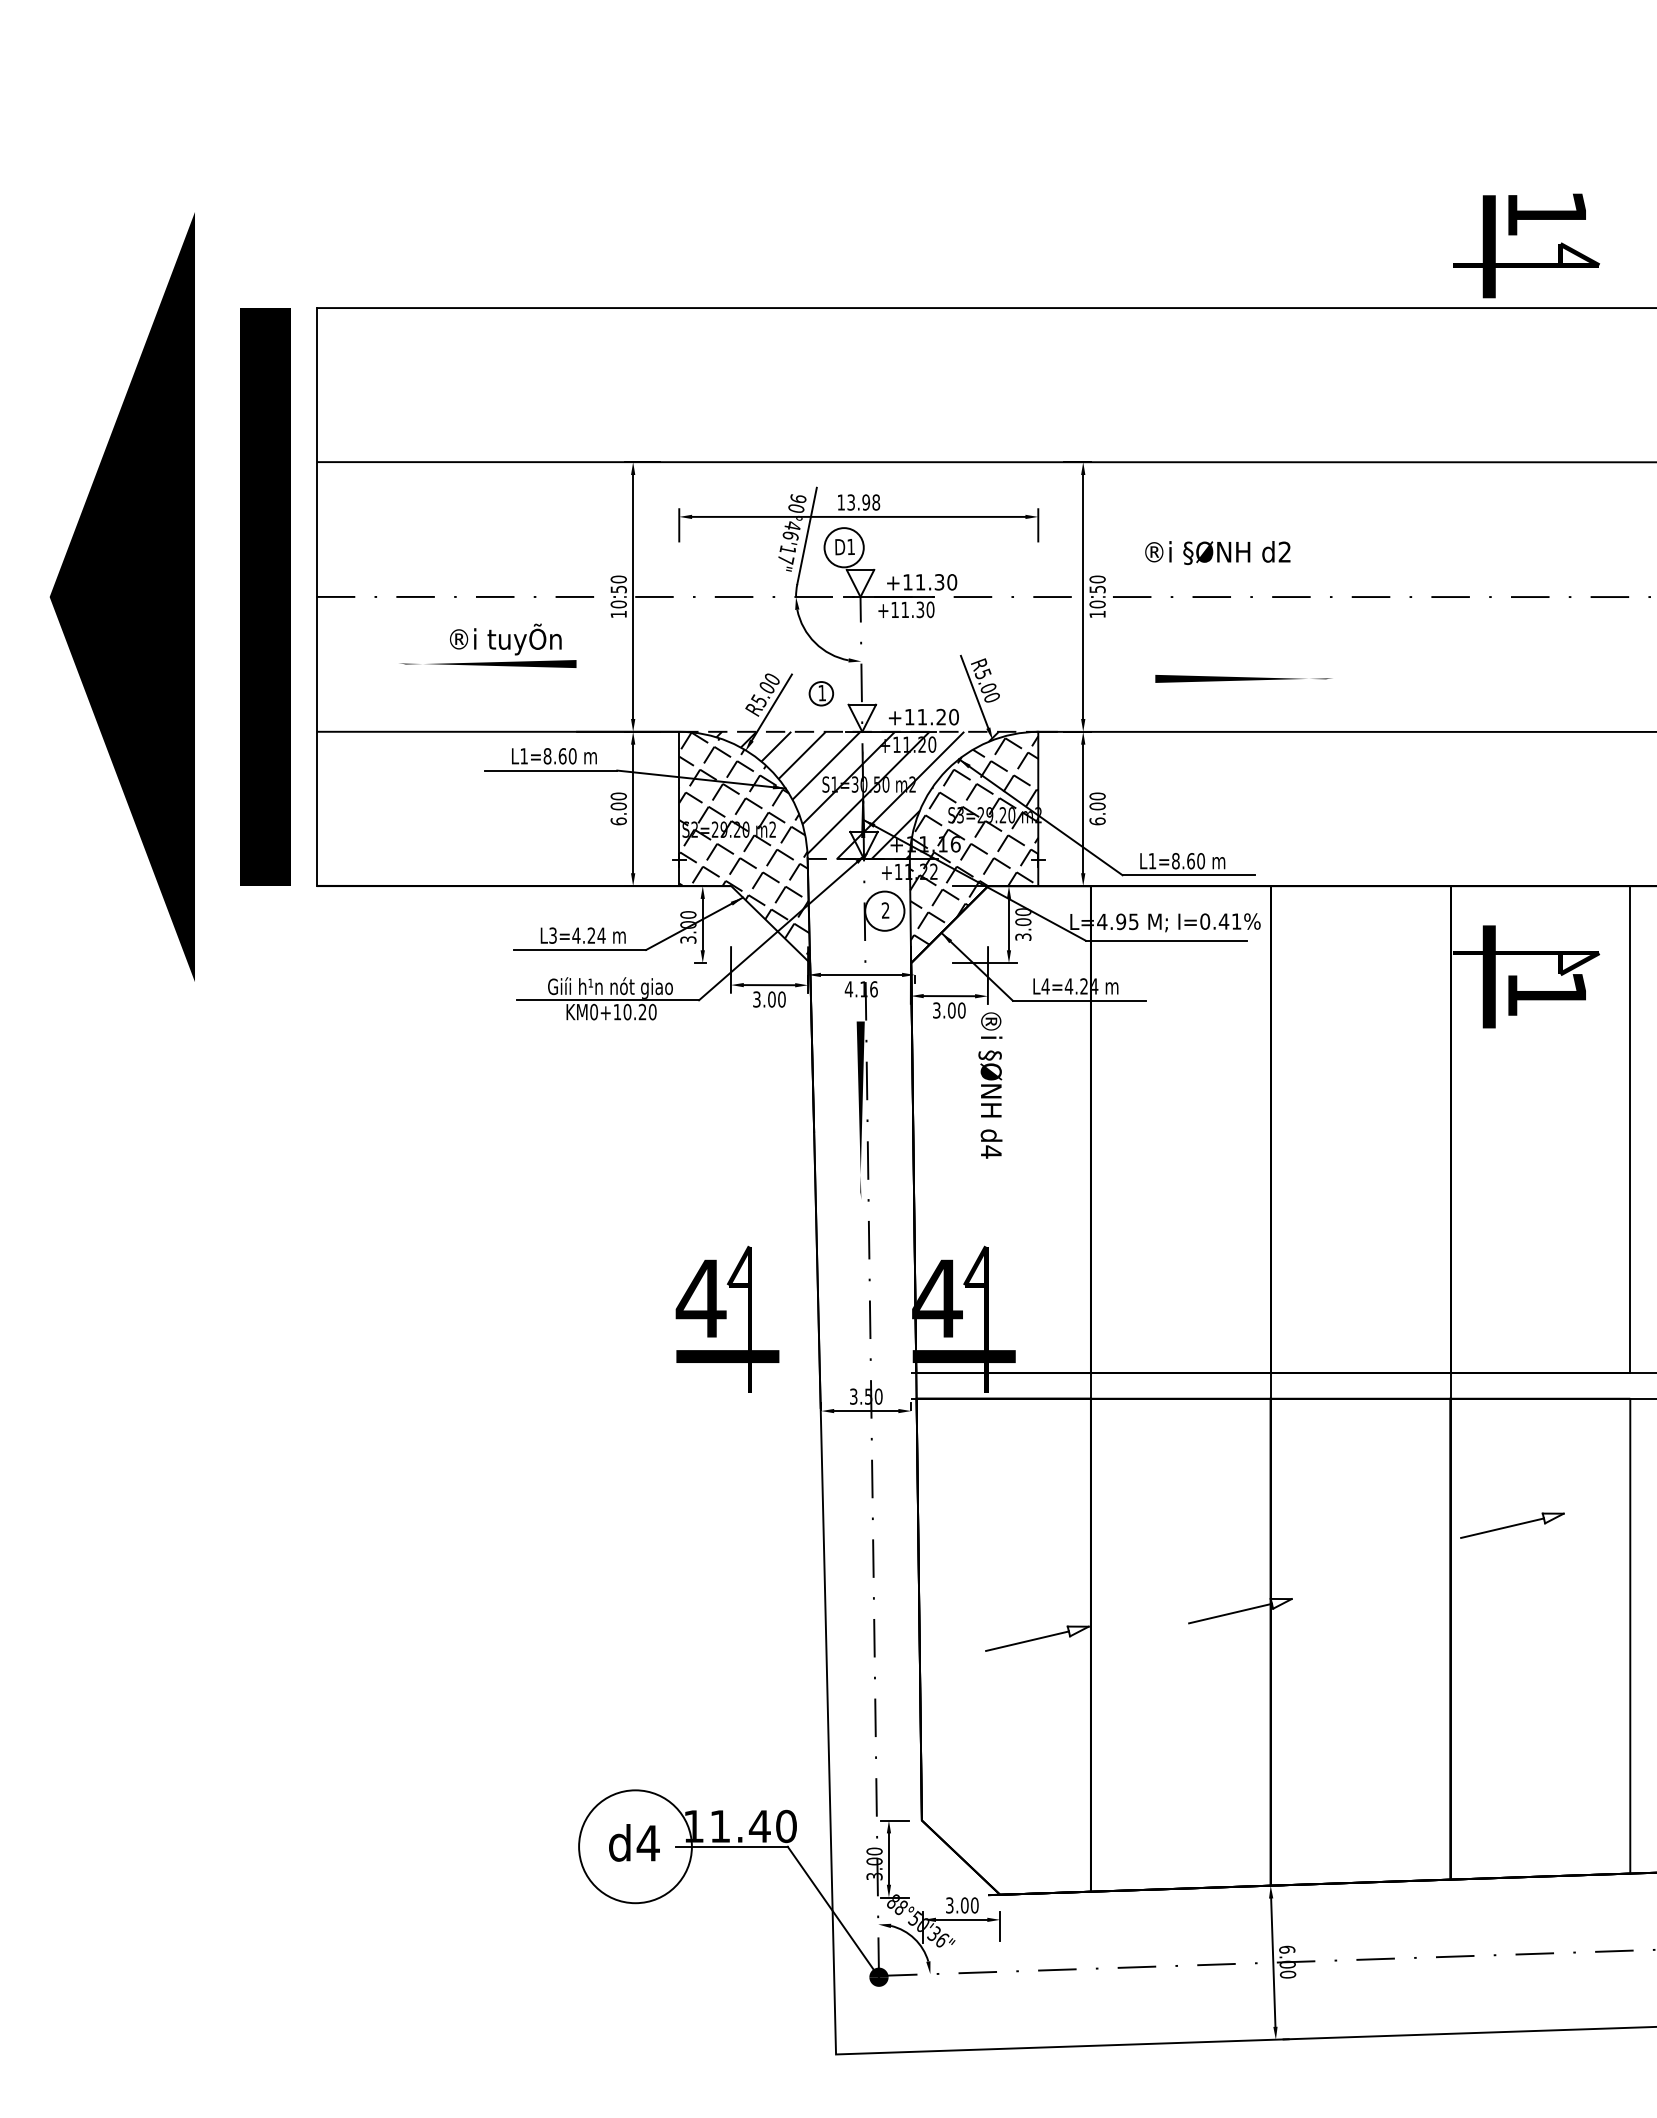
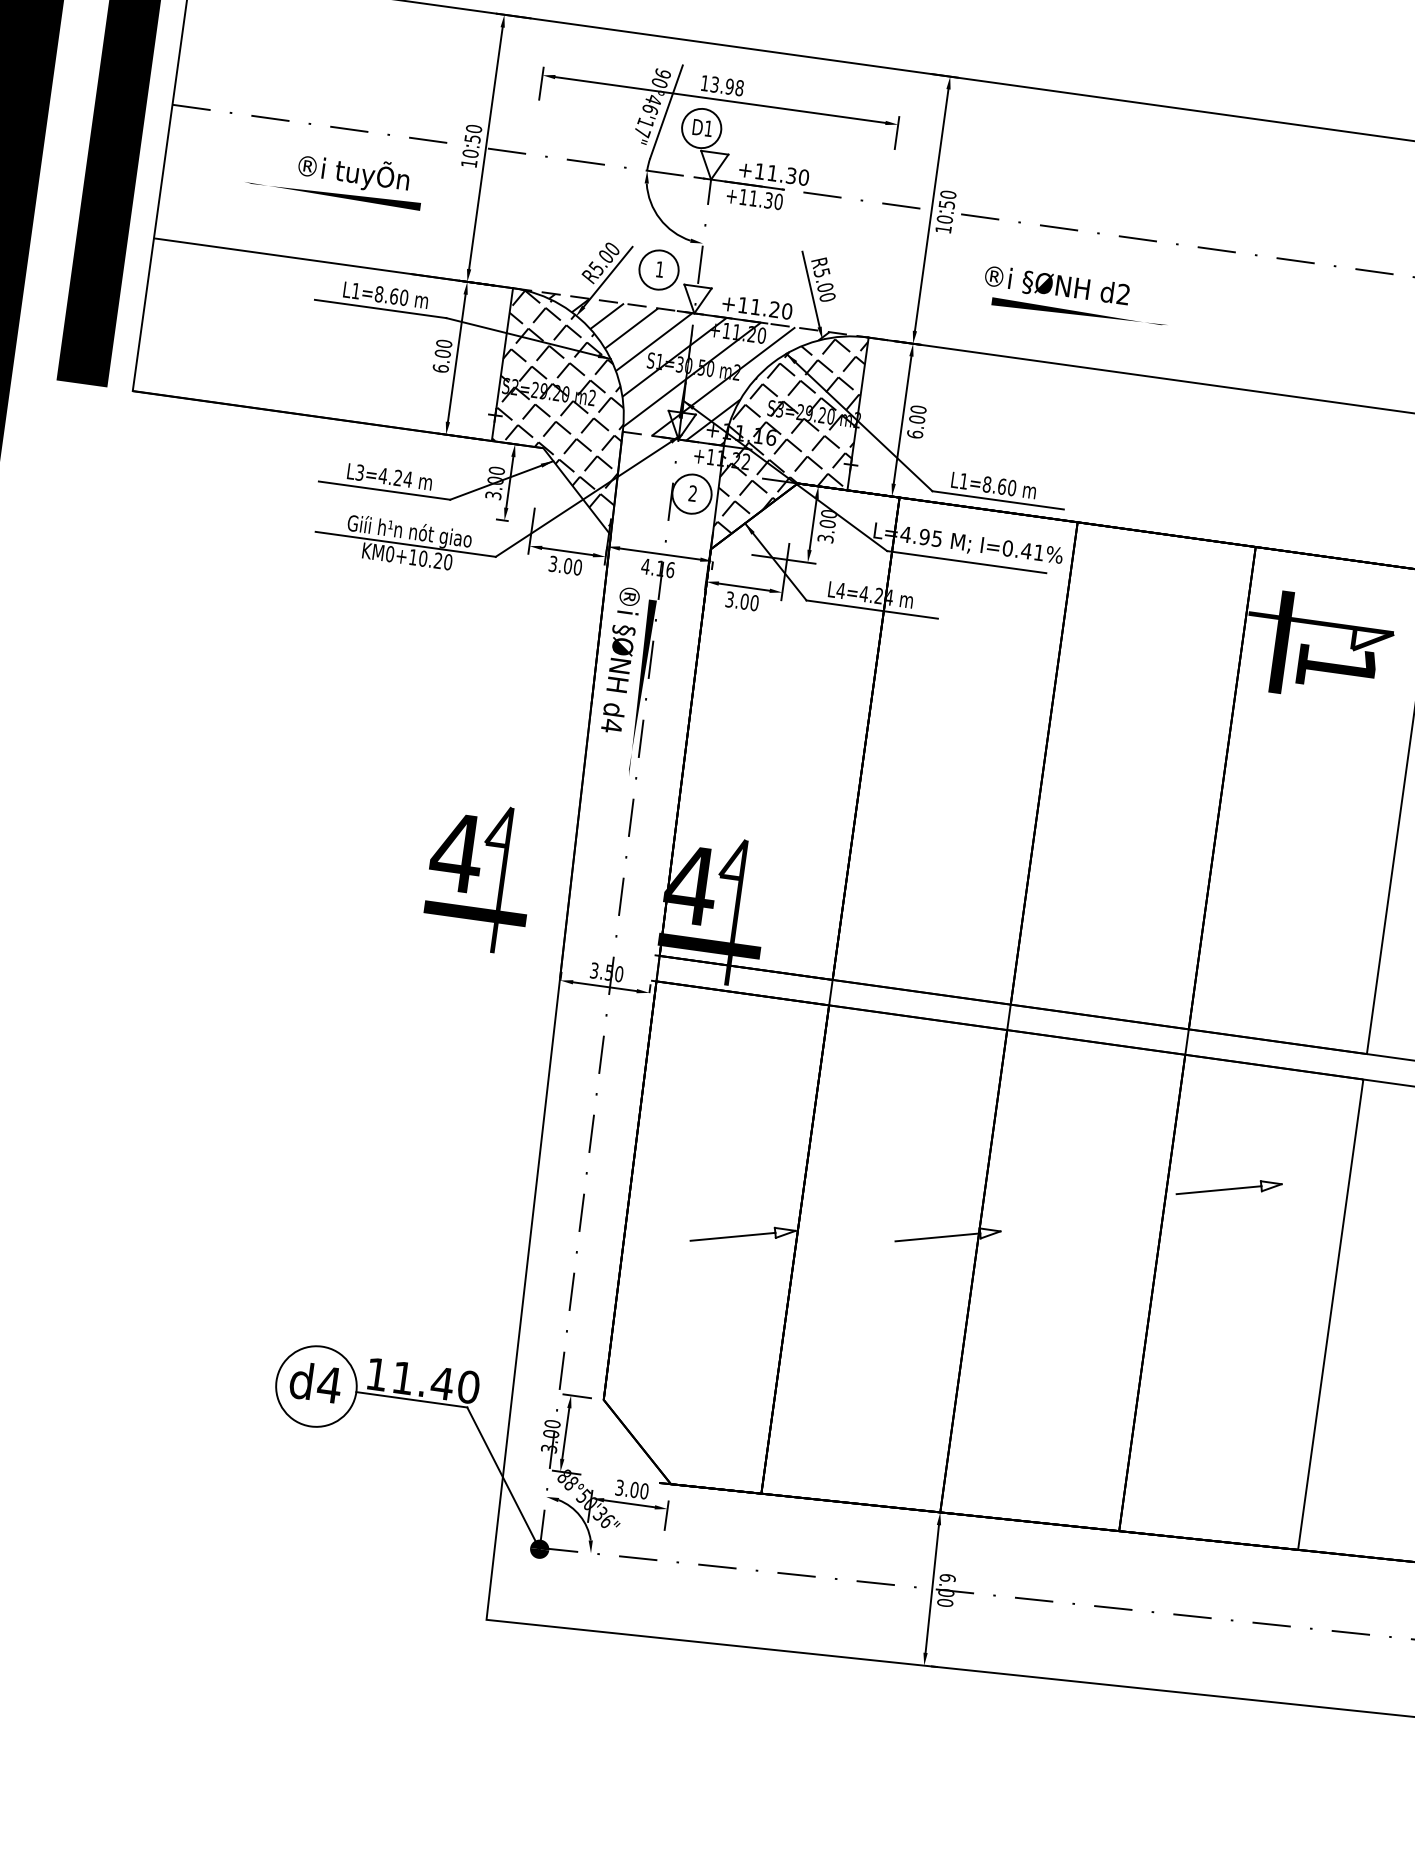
text: (1217, 552) -> (1056, 285), moved
circle: (821, 693) -> (659, 269), size x1.67
text: (990, 1085) -> (620, 660), moved
circle: (635, 1846) -> (316, 1386), size x0.71

